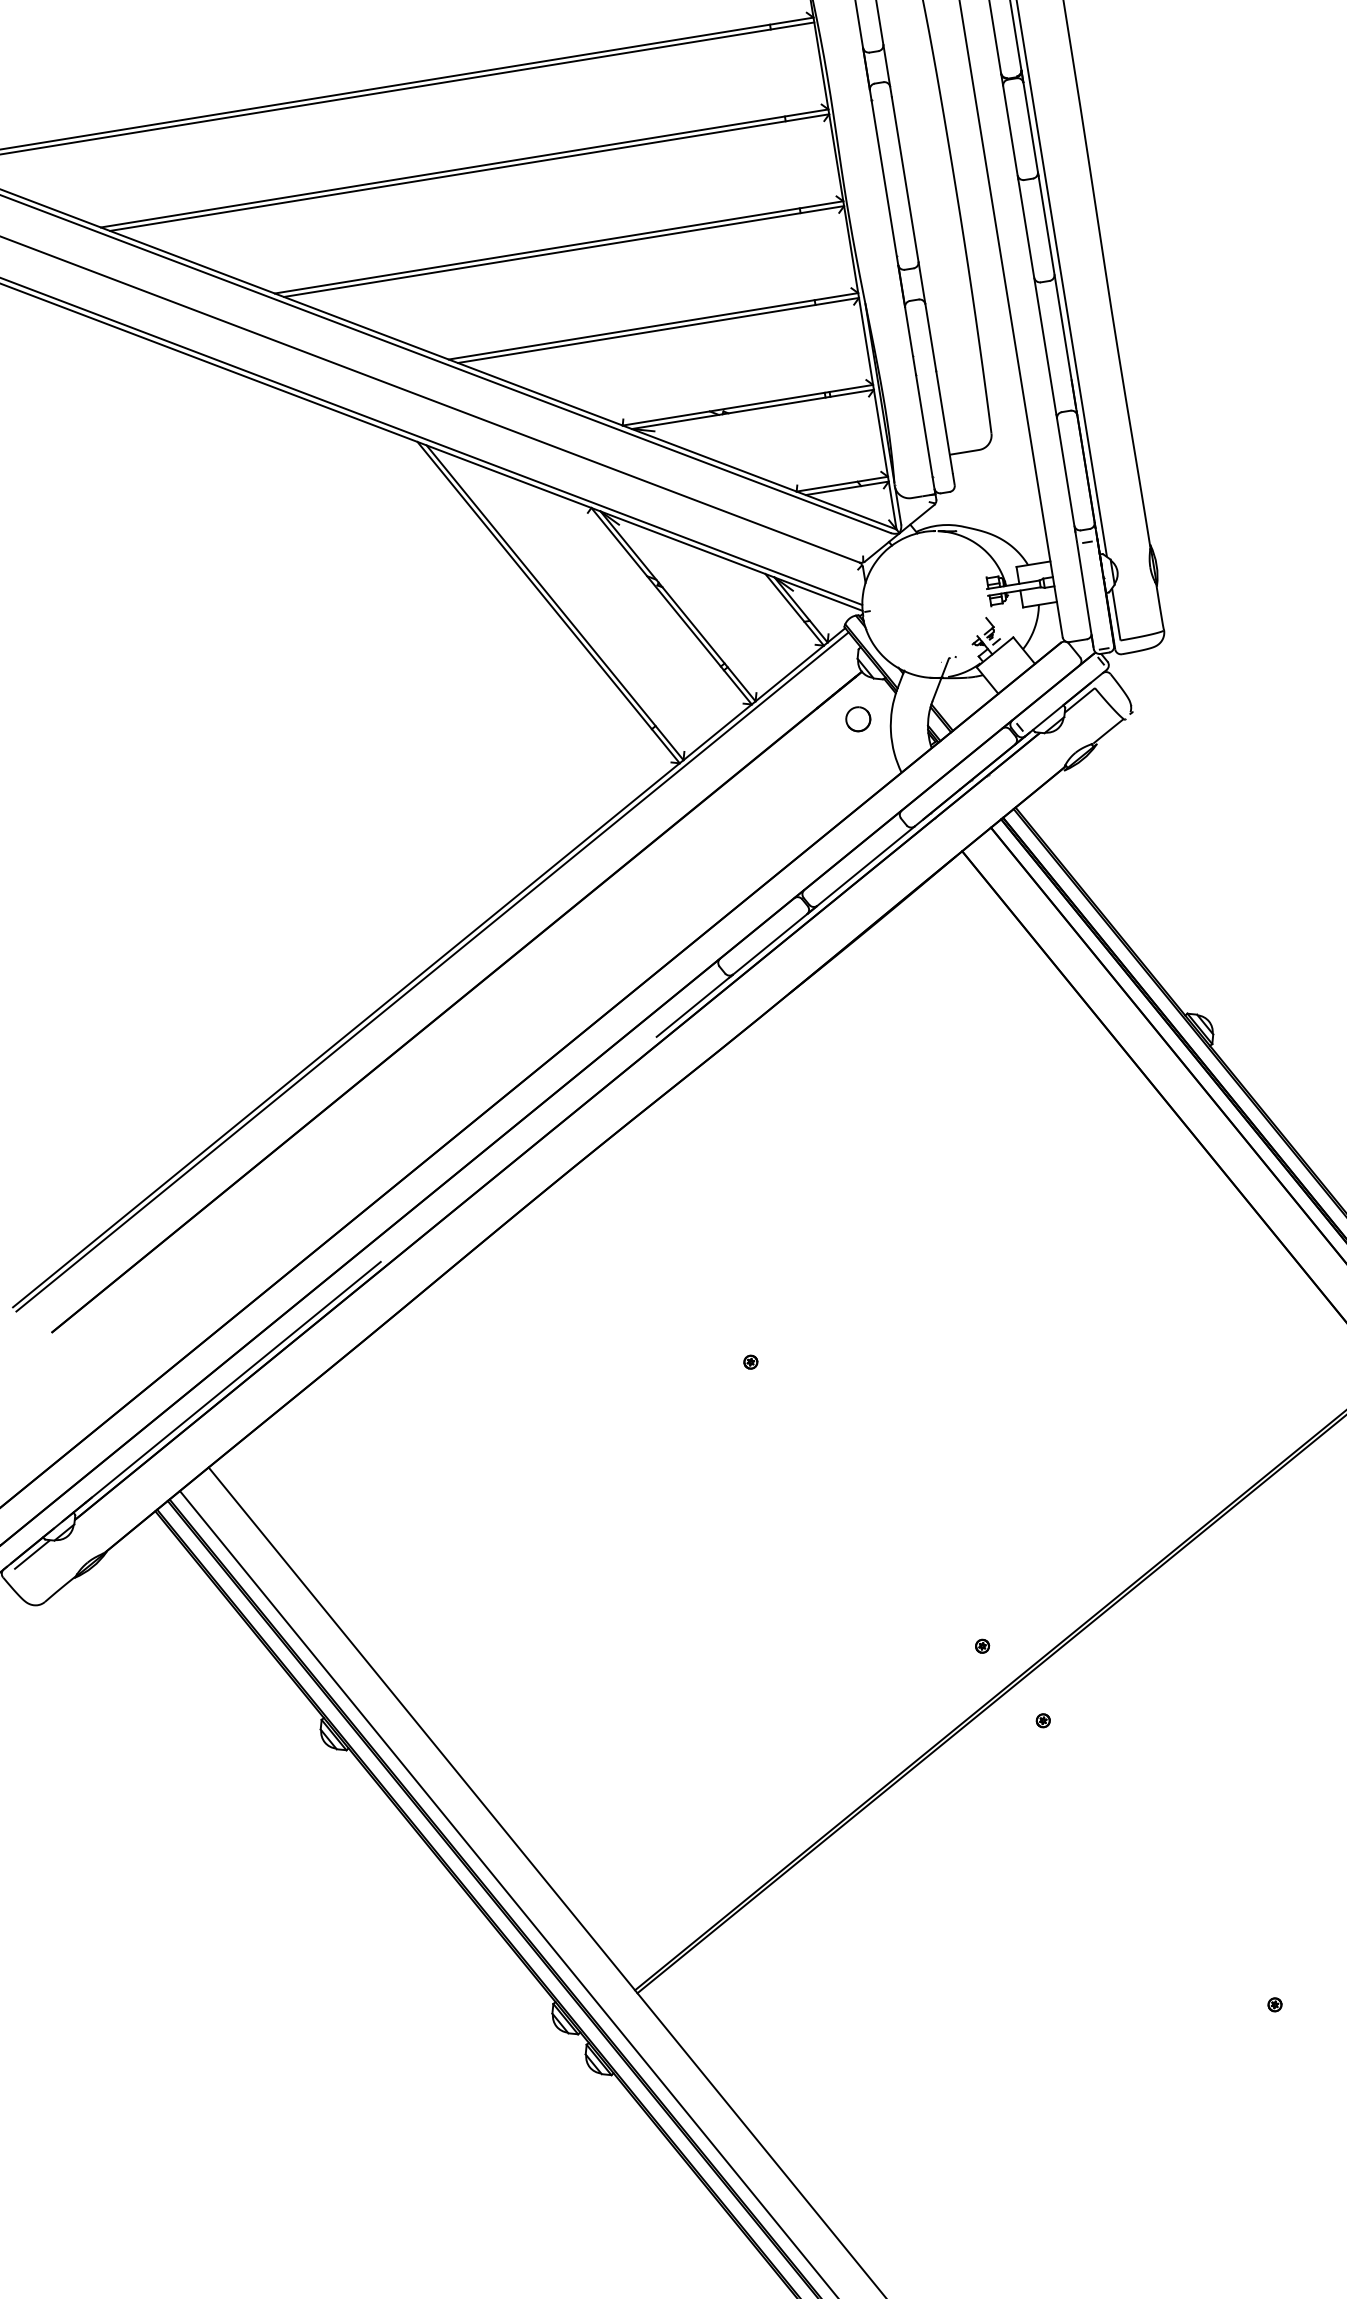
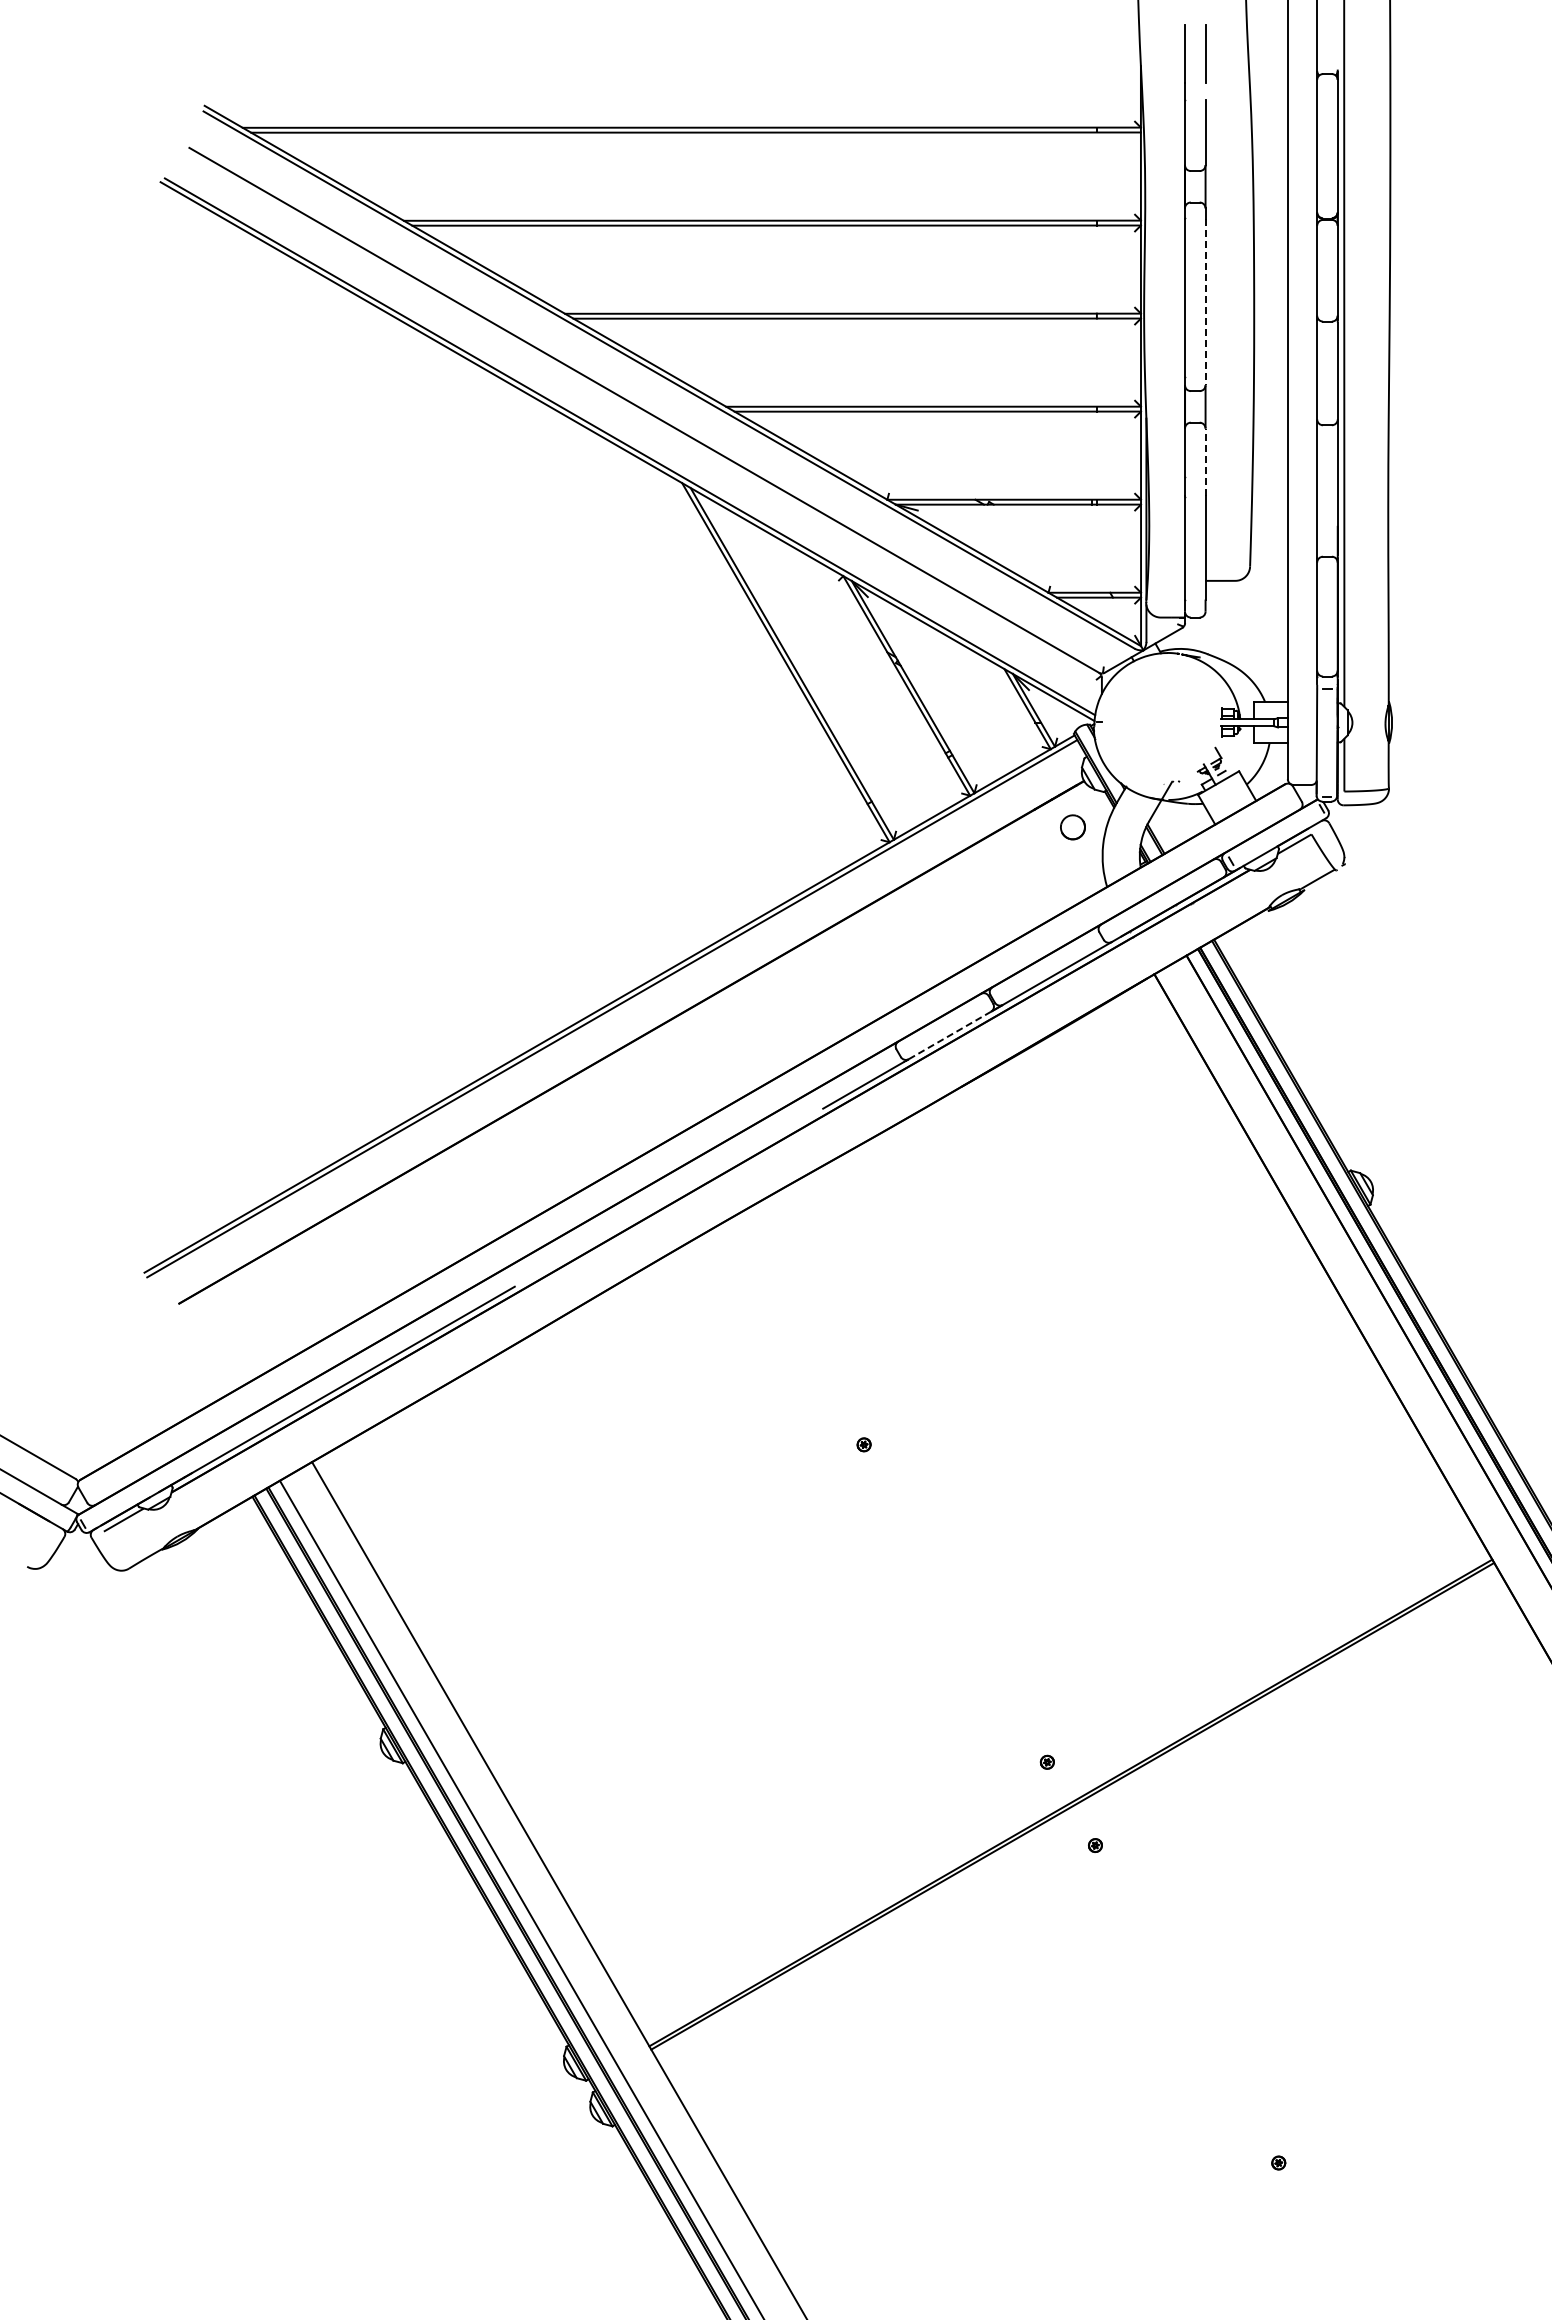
line: (905, 179) -> (1205, 302), solid -> dashed
line: (930, 337) -> (1205, 462), solid -> dashed
line: (770, 944) -> (950, 1035), solid -> dashed

